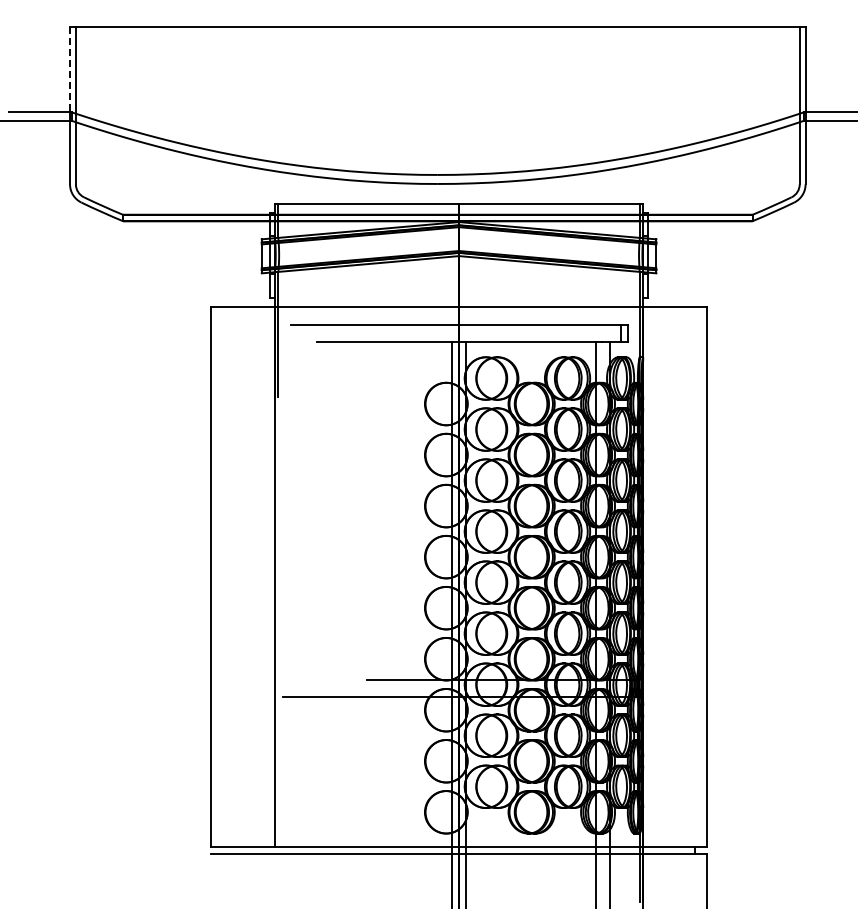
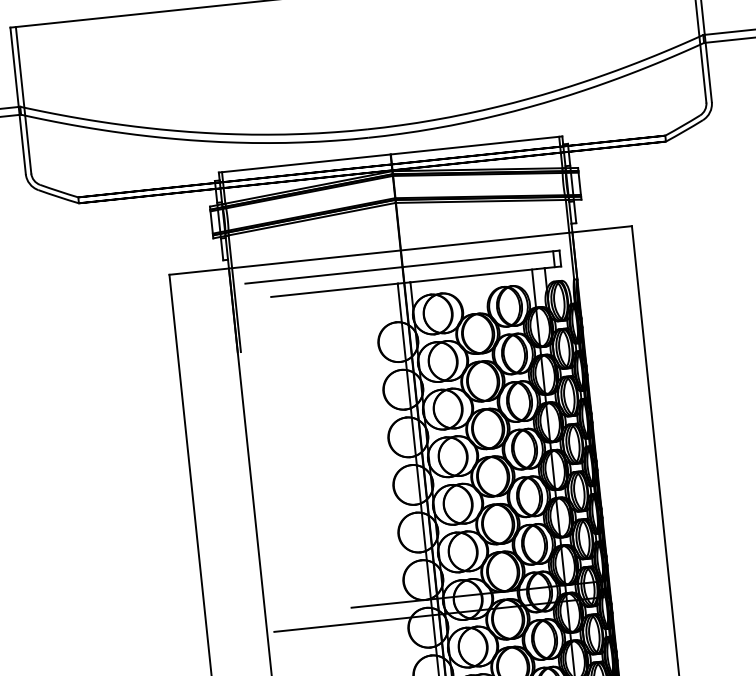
line: (70, 69) -> (14, 66), dashed -> solid

